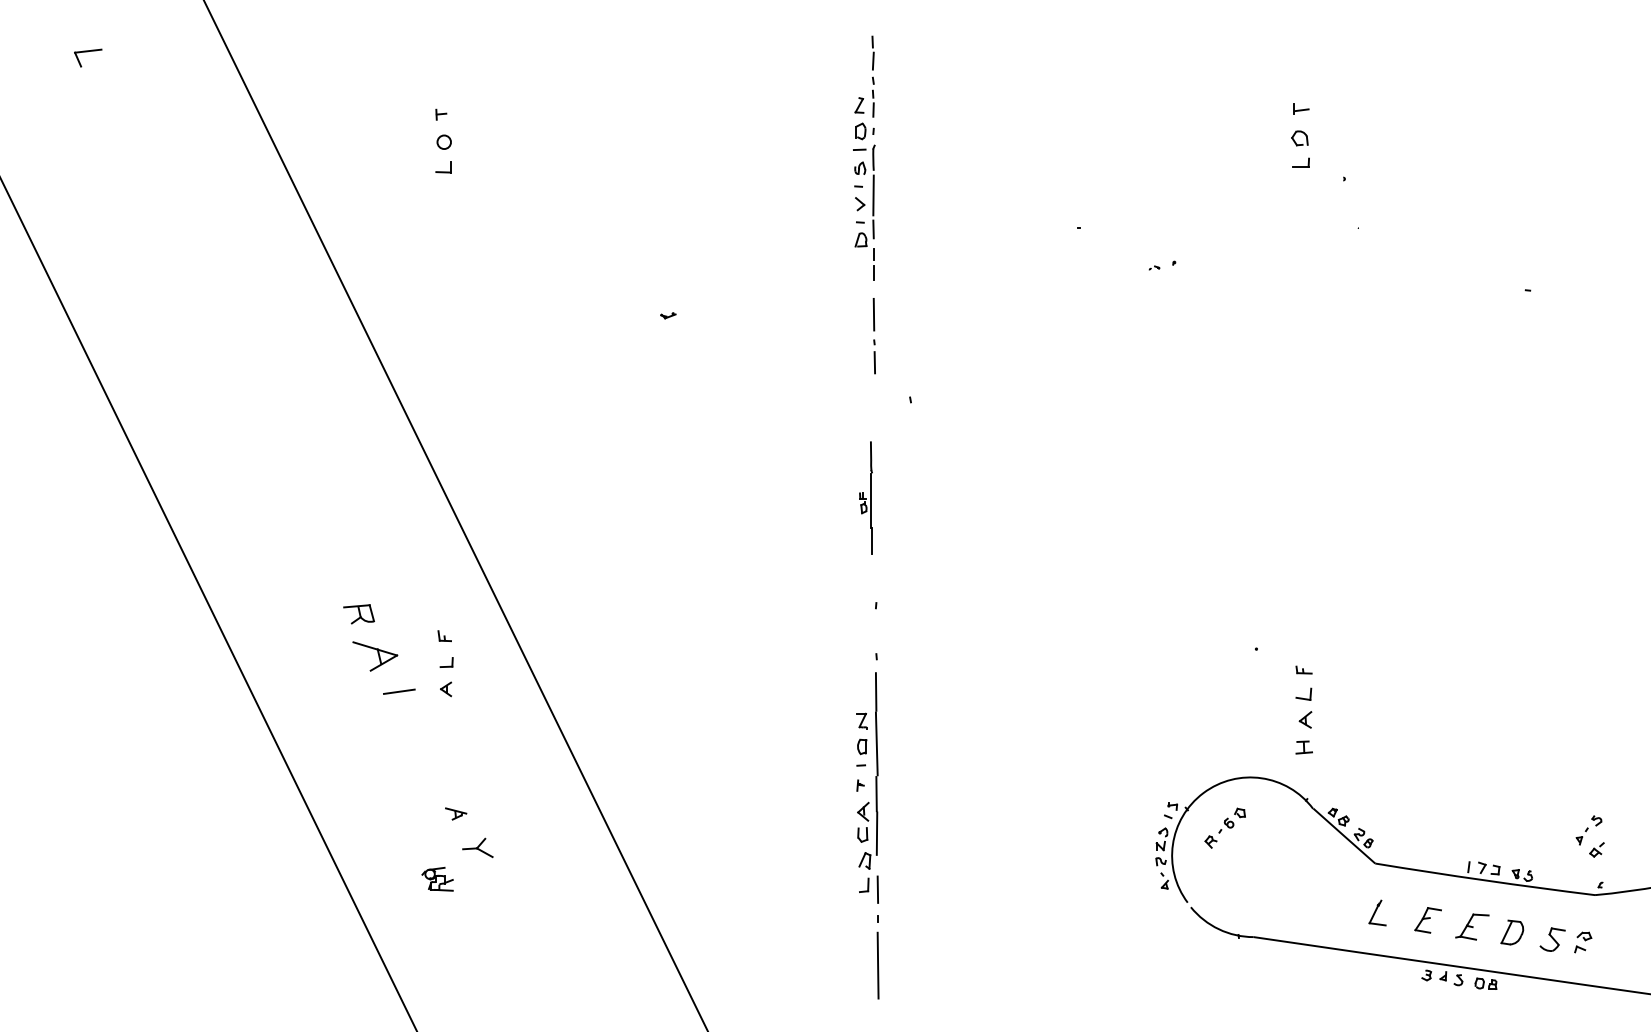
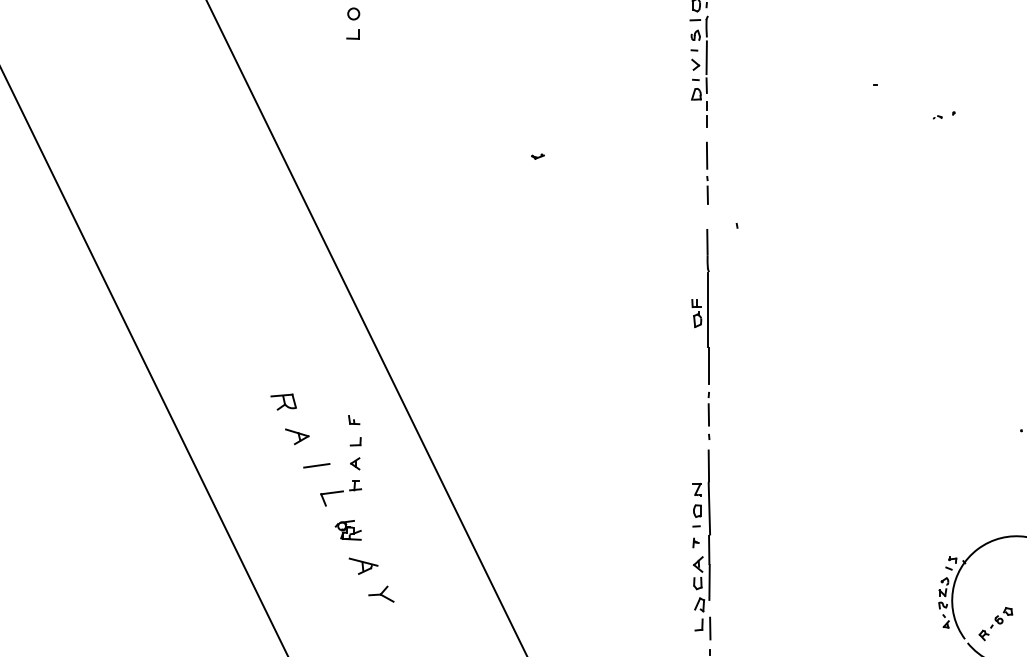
part: (865, 498) -> (700, 306), size x1.67
line: (875, 629) -> (708, 414), added
part: (375, 656) -> (297, 436), size x0.62
part: (428, 725) -> (340, 493), added
part: (455, 813) -> (362, 565), size x1.67
part: (1224, 827) -> (995, 623), moved
part: (437, 878) -> (348, 529), moved

